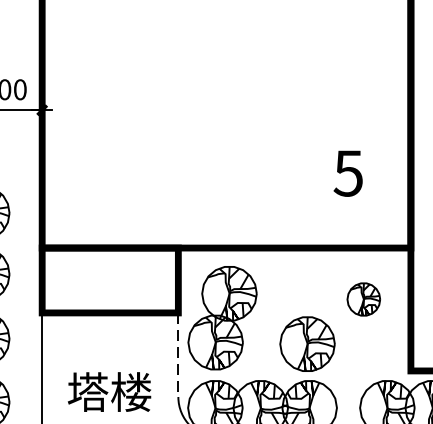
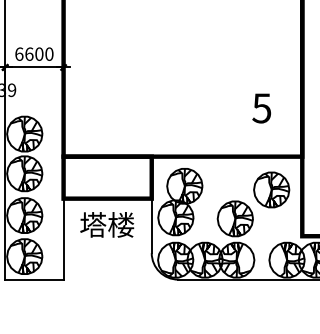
part: (363, 298) -> (271, 189), size x1.67
line: (177, 355) -> (151, 226), dashed -> solid
text: (110, 391) -> (107, 224), moved

